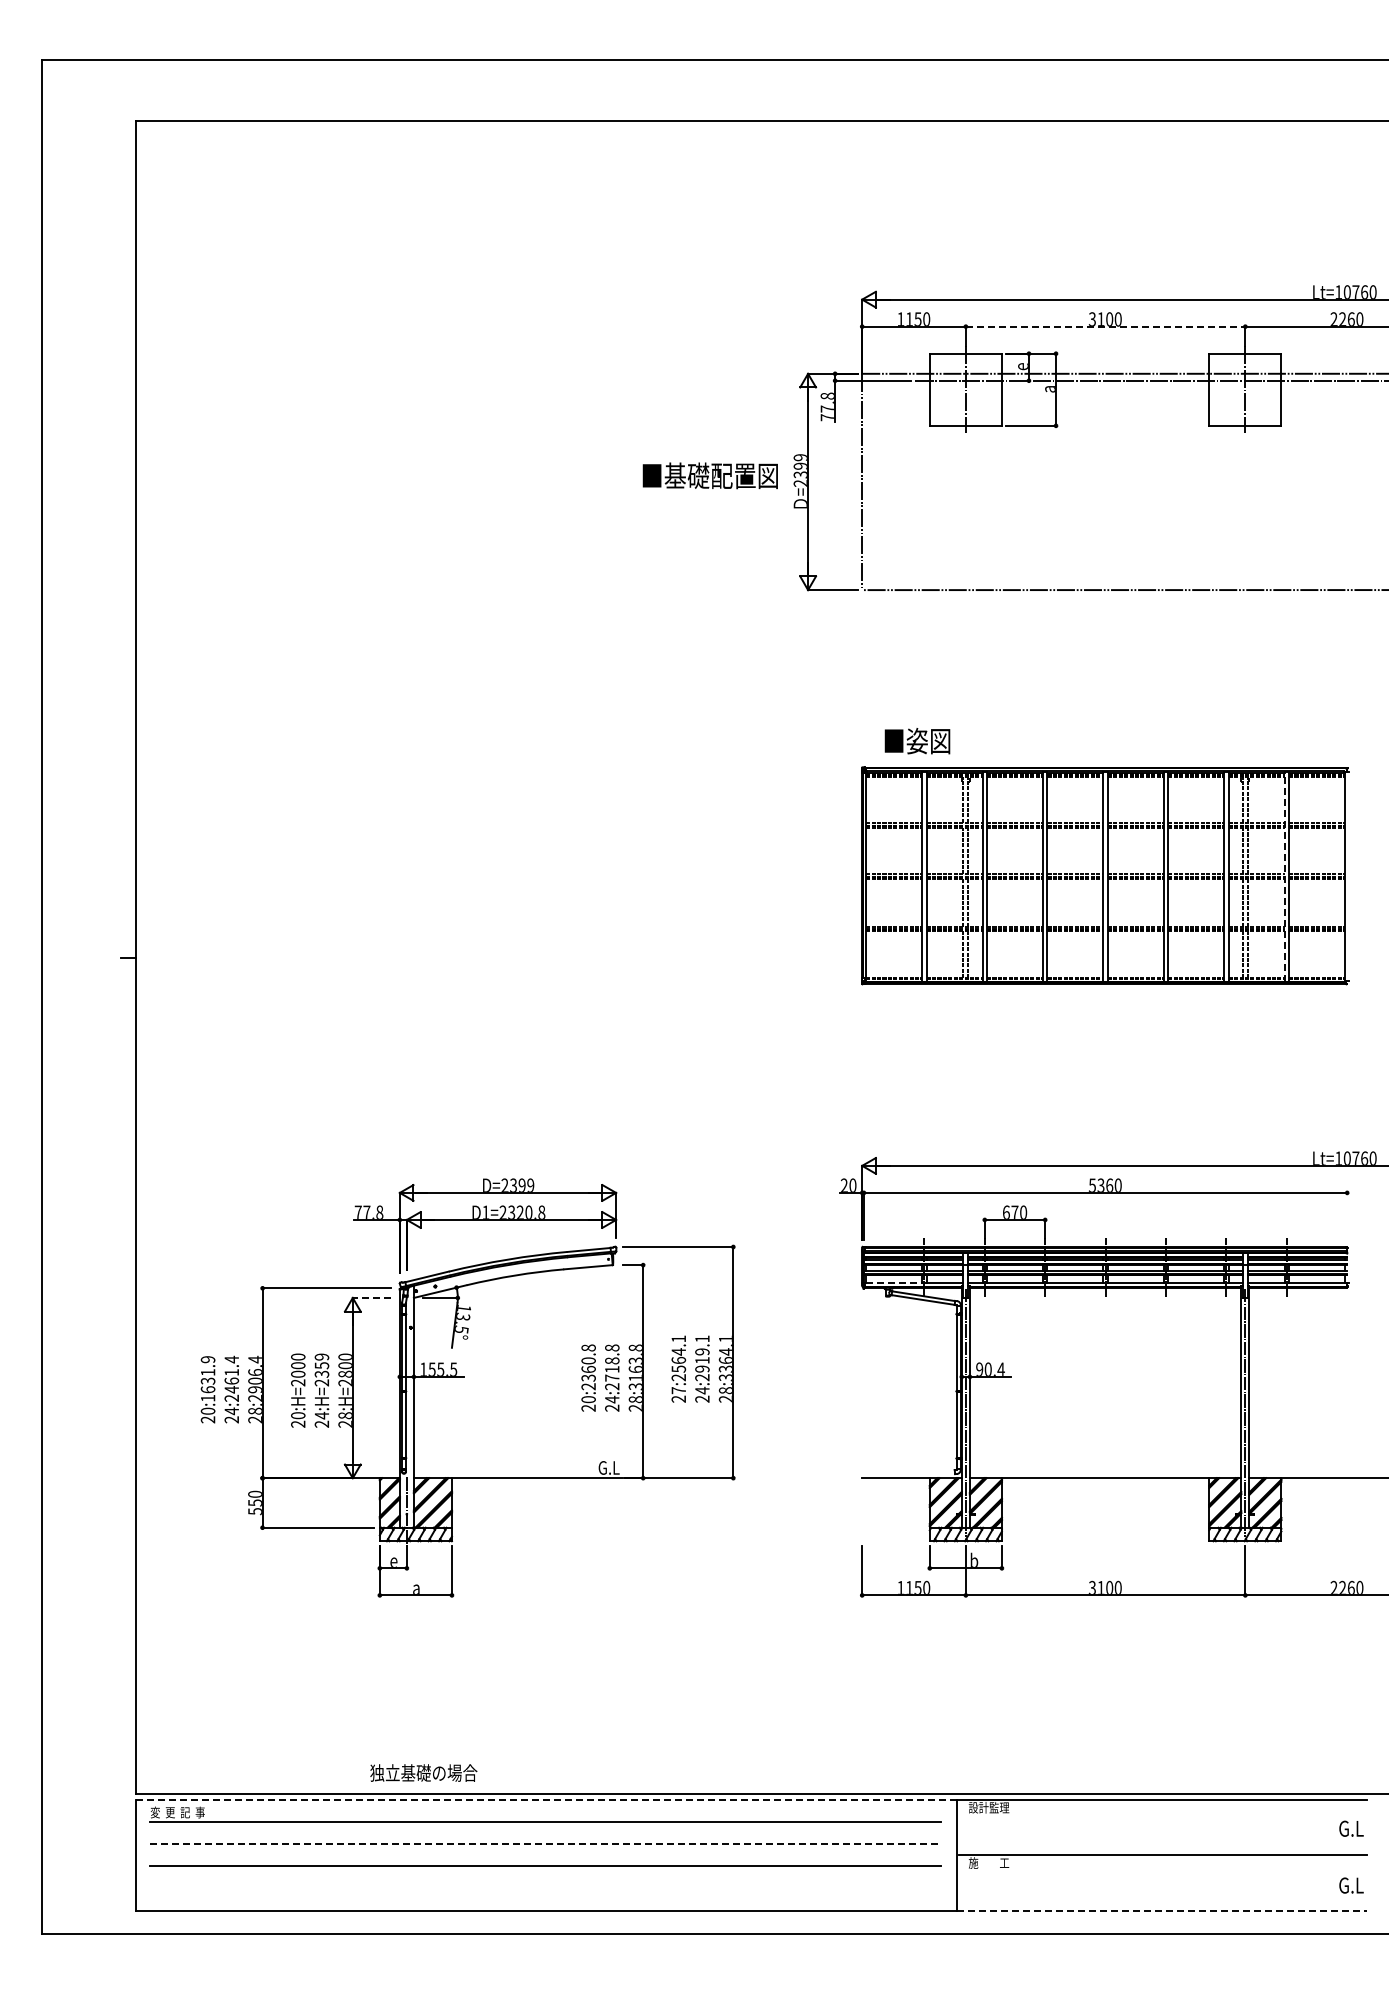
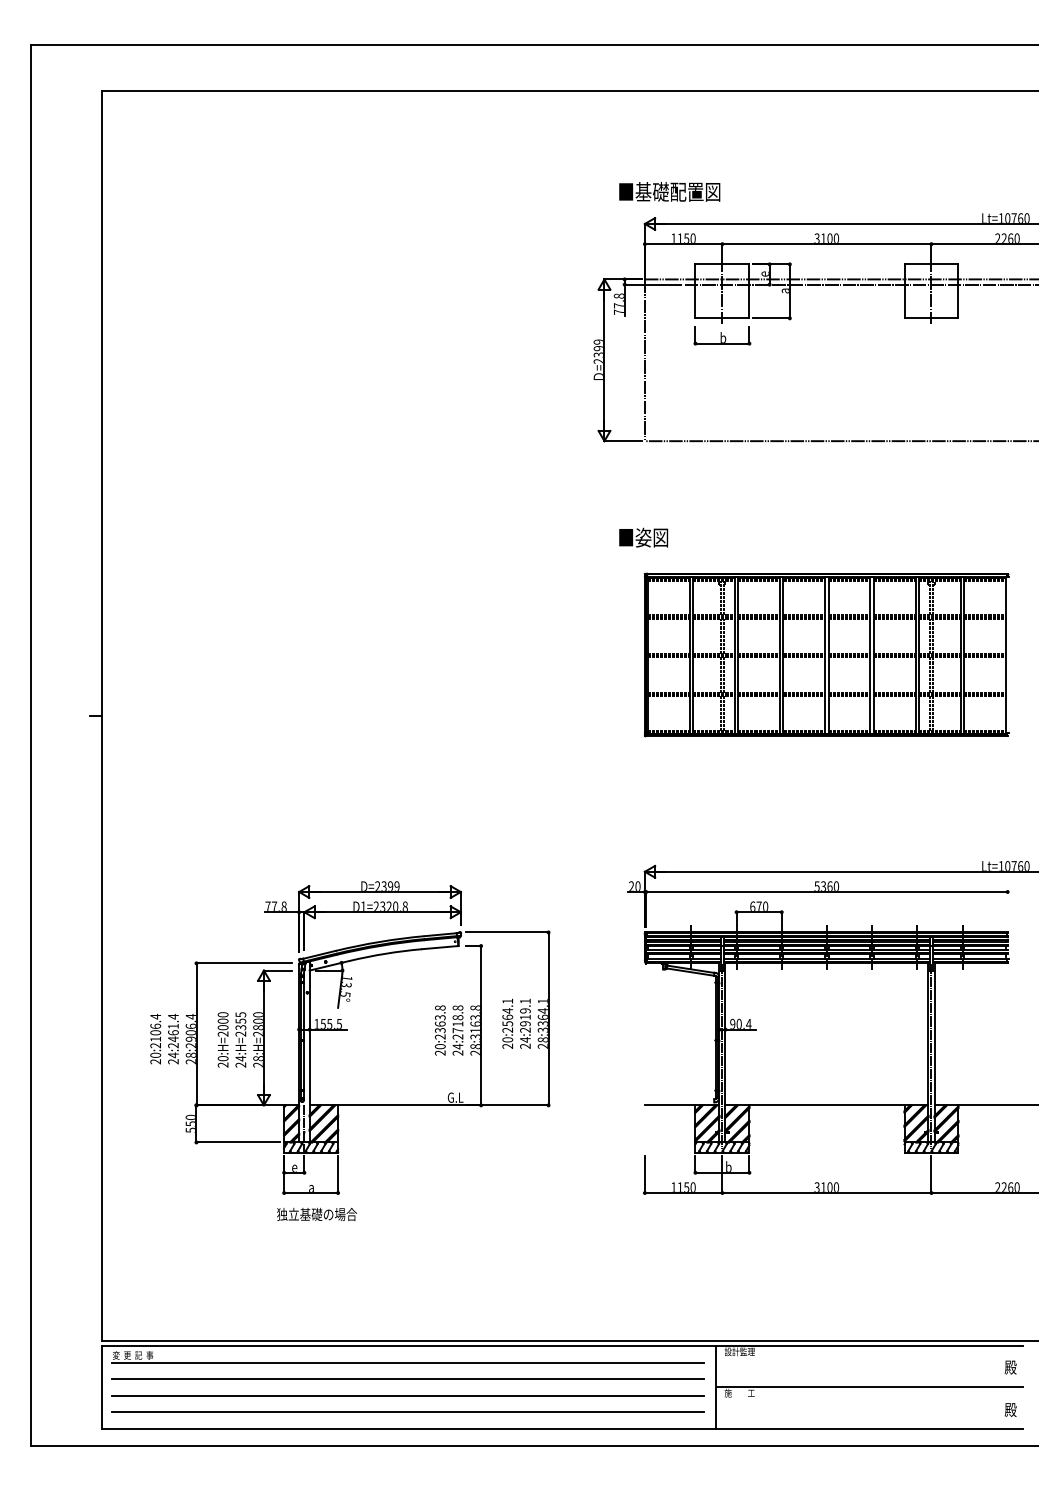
line: (1105, 326) -> (826, 244), dashed -> solid
part: (965, 448) -> (722, 335), added
text: (709, 475) -> (669, 191), moved
text: (917, 741) -> (643, 537), moved
line: (1284, 876) -> (960, 655), dashed -> solid
line: (894, 1282) -> (669, 959), dashed -> solid
line: (371, 1297) -> (277, 970), dashed -> solid
text: (321, 1356) -> (240, 1014), 24:H=2359 -> 24:H=2355
text: (588, 1360) -> (440, 1017), 20:2360.8 -> 20:2363.8
text: (207, 1378) -> (155, 1030), 20:1631.9 -> 20:2106.4
text: (678, 1390) -> (507, 1039), 27:2564.1 -> 20:2564.1
text: (423, 1772) -> (316, 1214), moved
line: (546, 1800) -> (408, 1346), dashed -> solid
text: (1351, 1828) -> (1010, 1367), G.L -> 殿
line: (545, 1844) -> (408, 1379), dashed -> solid
text: (1351, 1885) -> (1010, 1410), G.L -> 殿
line: (545, 1888) -> (408, 1412), added
line: (1162, 1910) -> (869, 1428), dashed -> solid

